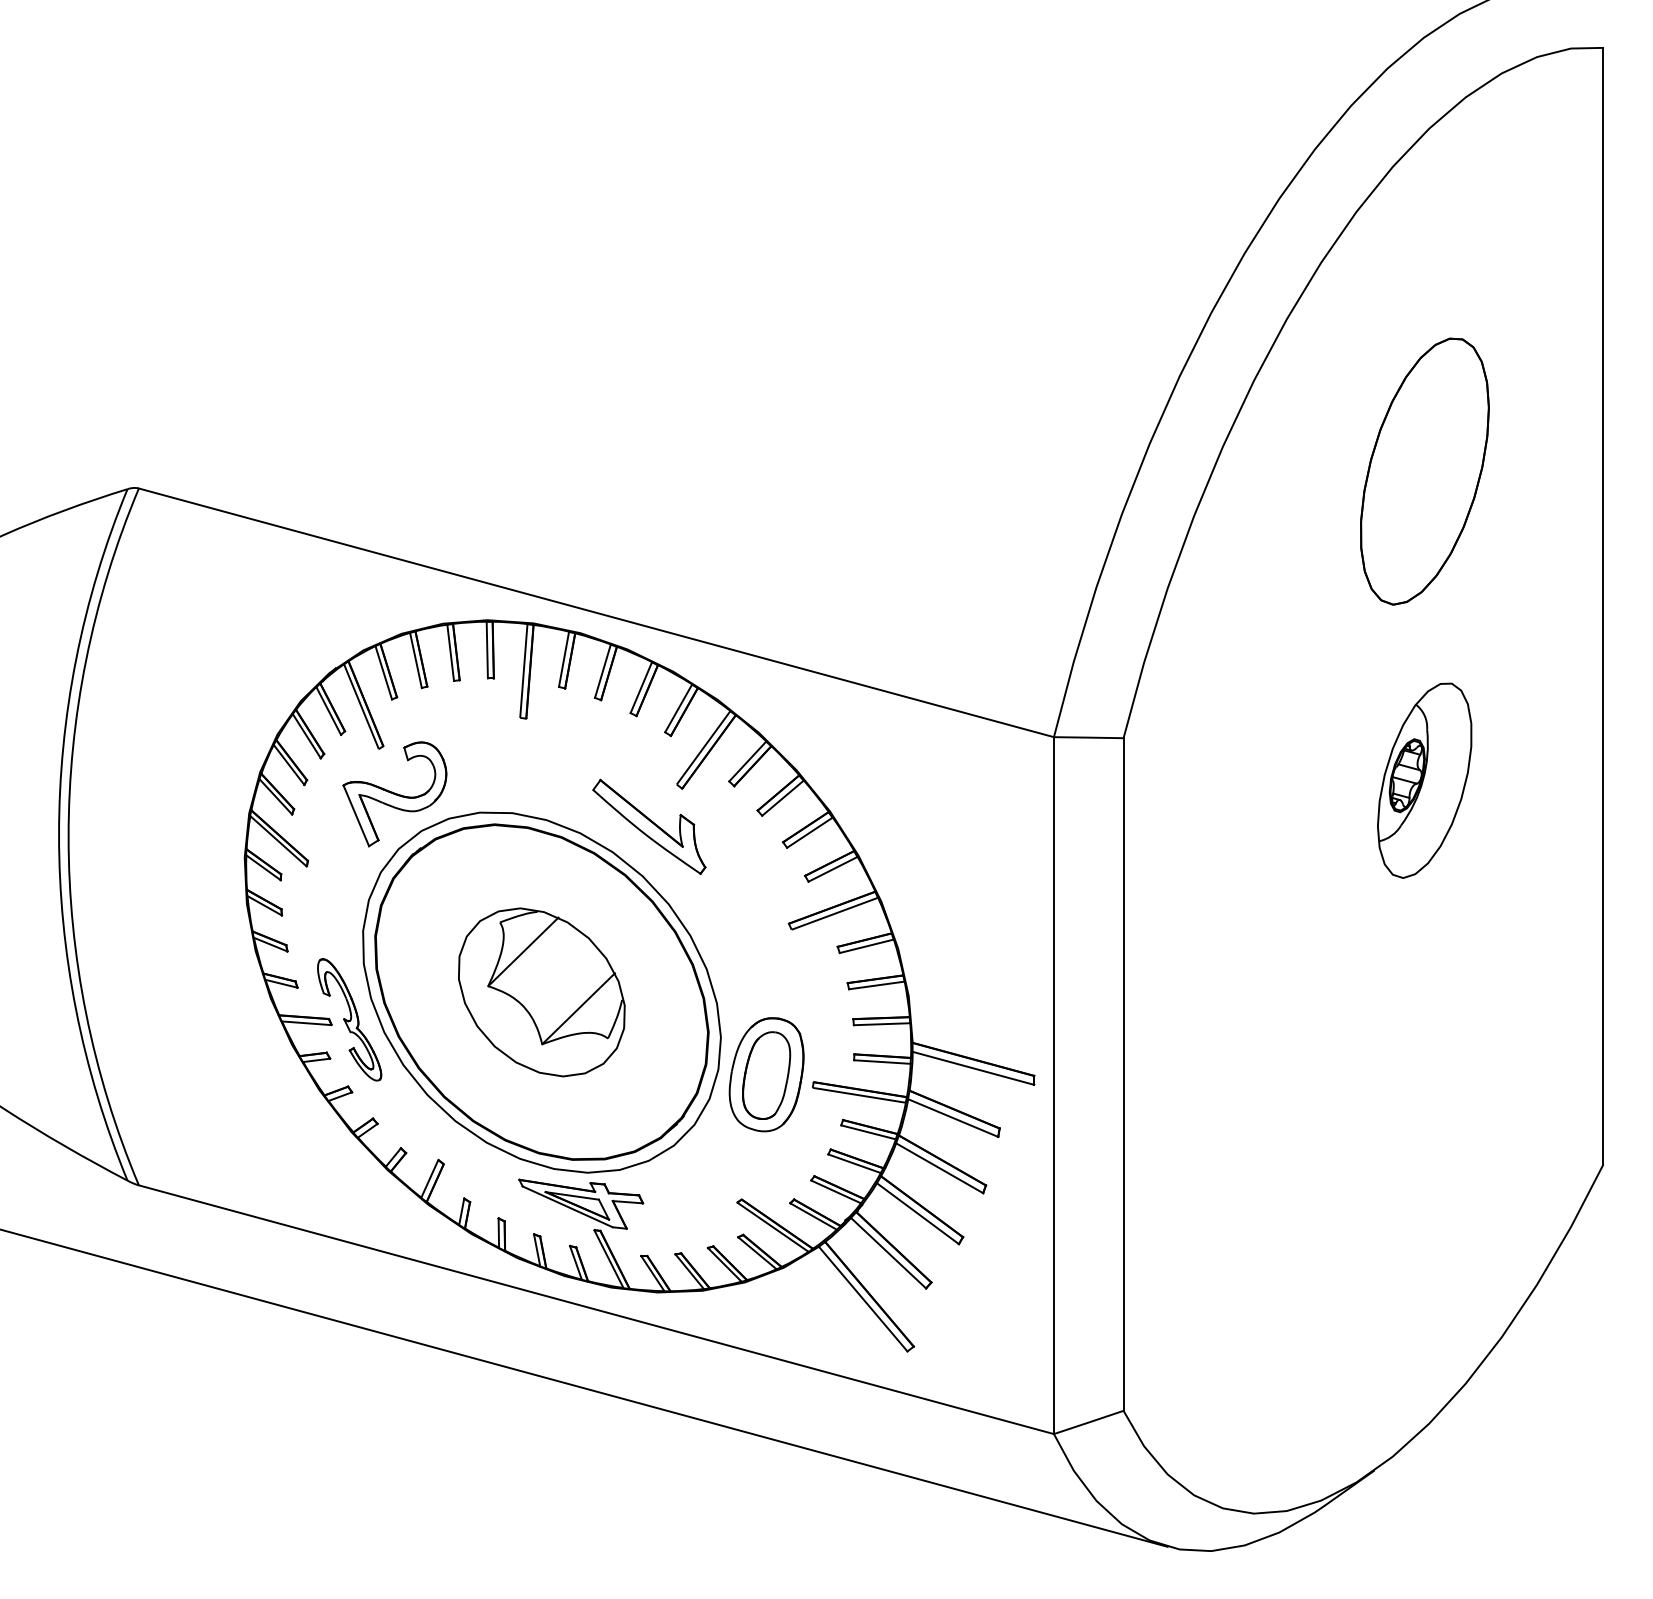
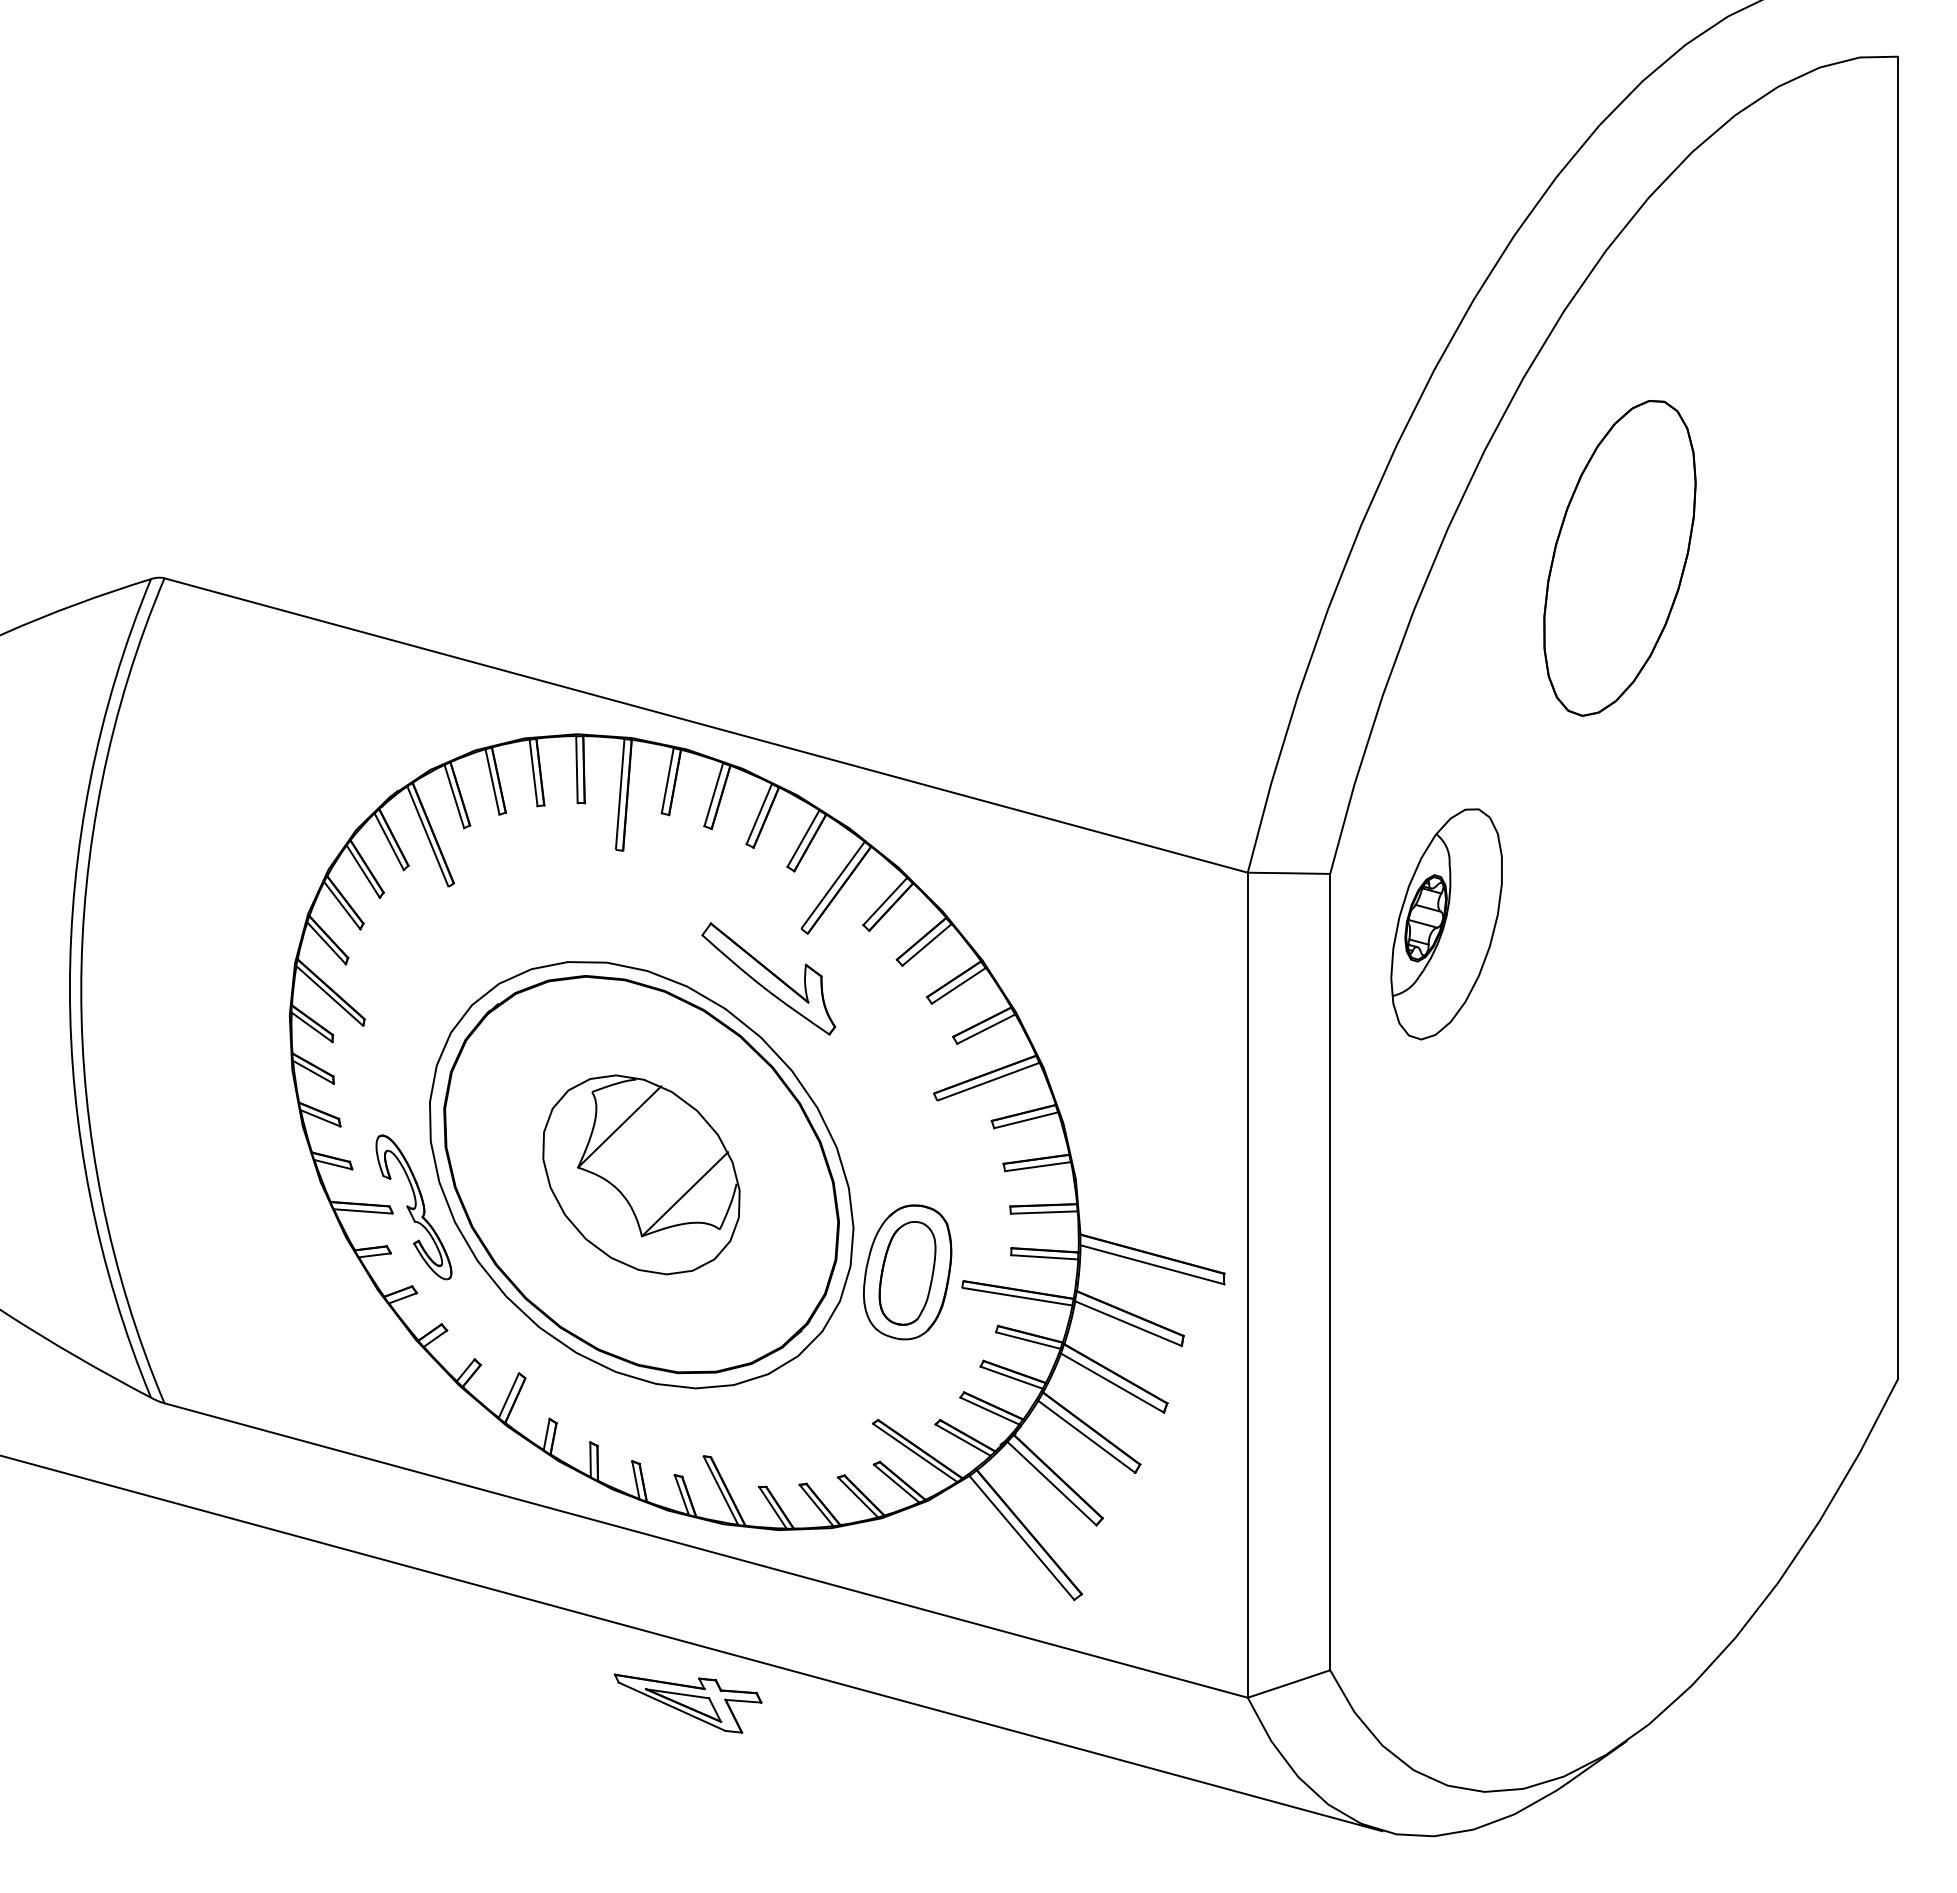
part: (1424, 471) -> (1619, 558), moved
part: (1424, 780) -> (1446, 924), moved
part: (394, 794) -> (467, 940), removed
part: (580, 1204) -> (687, 1703), moved

